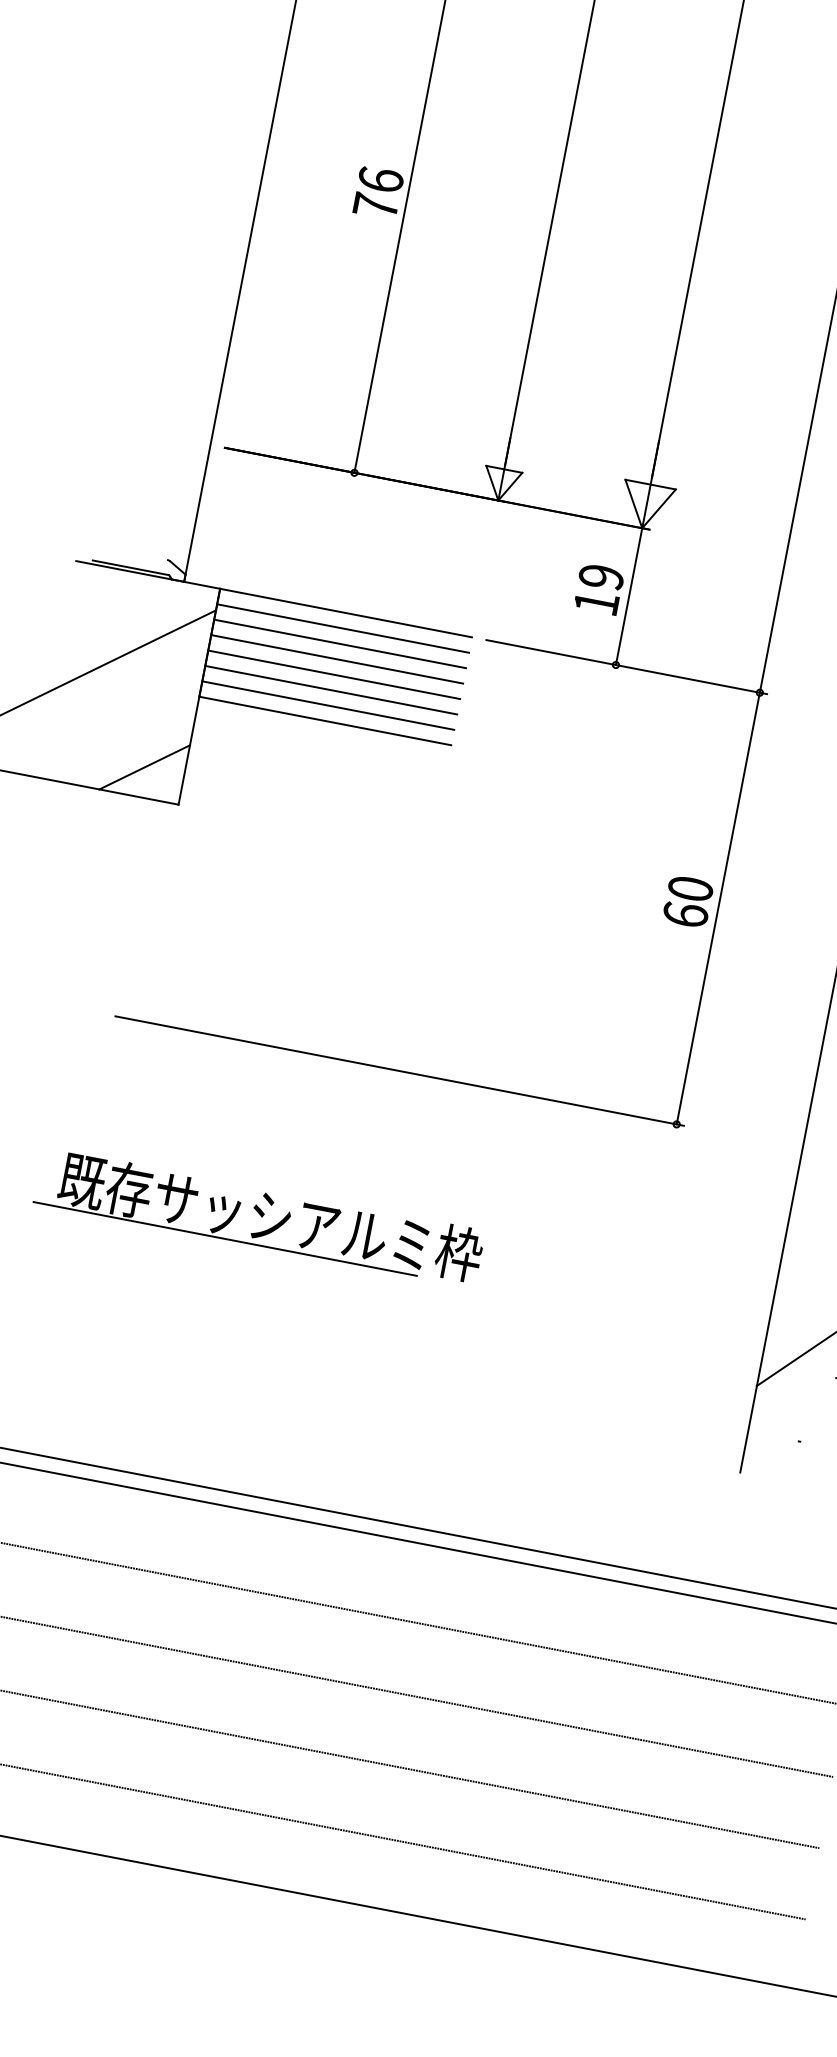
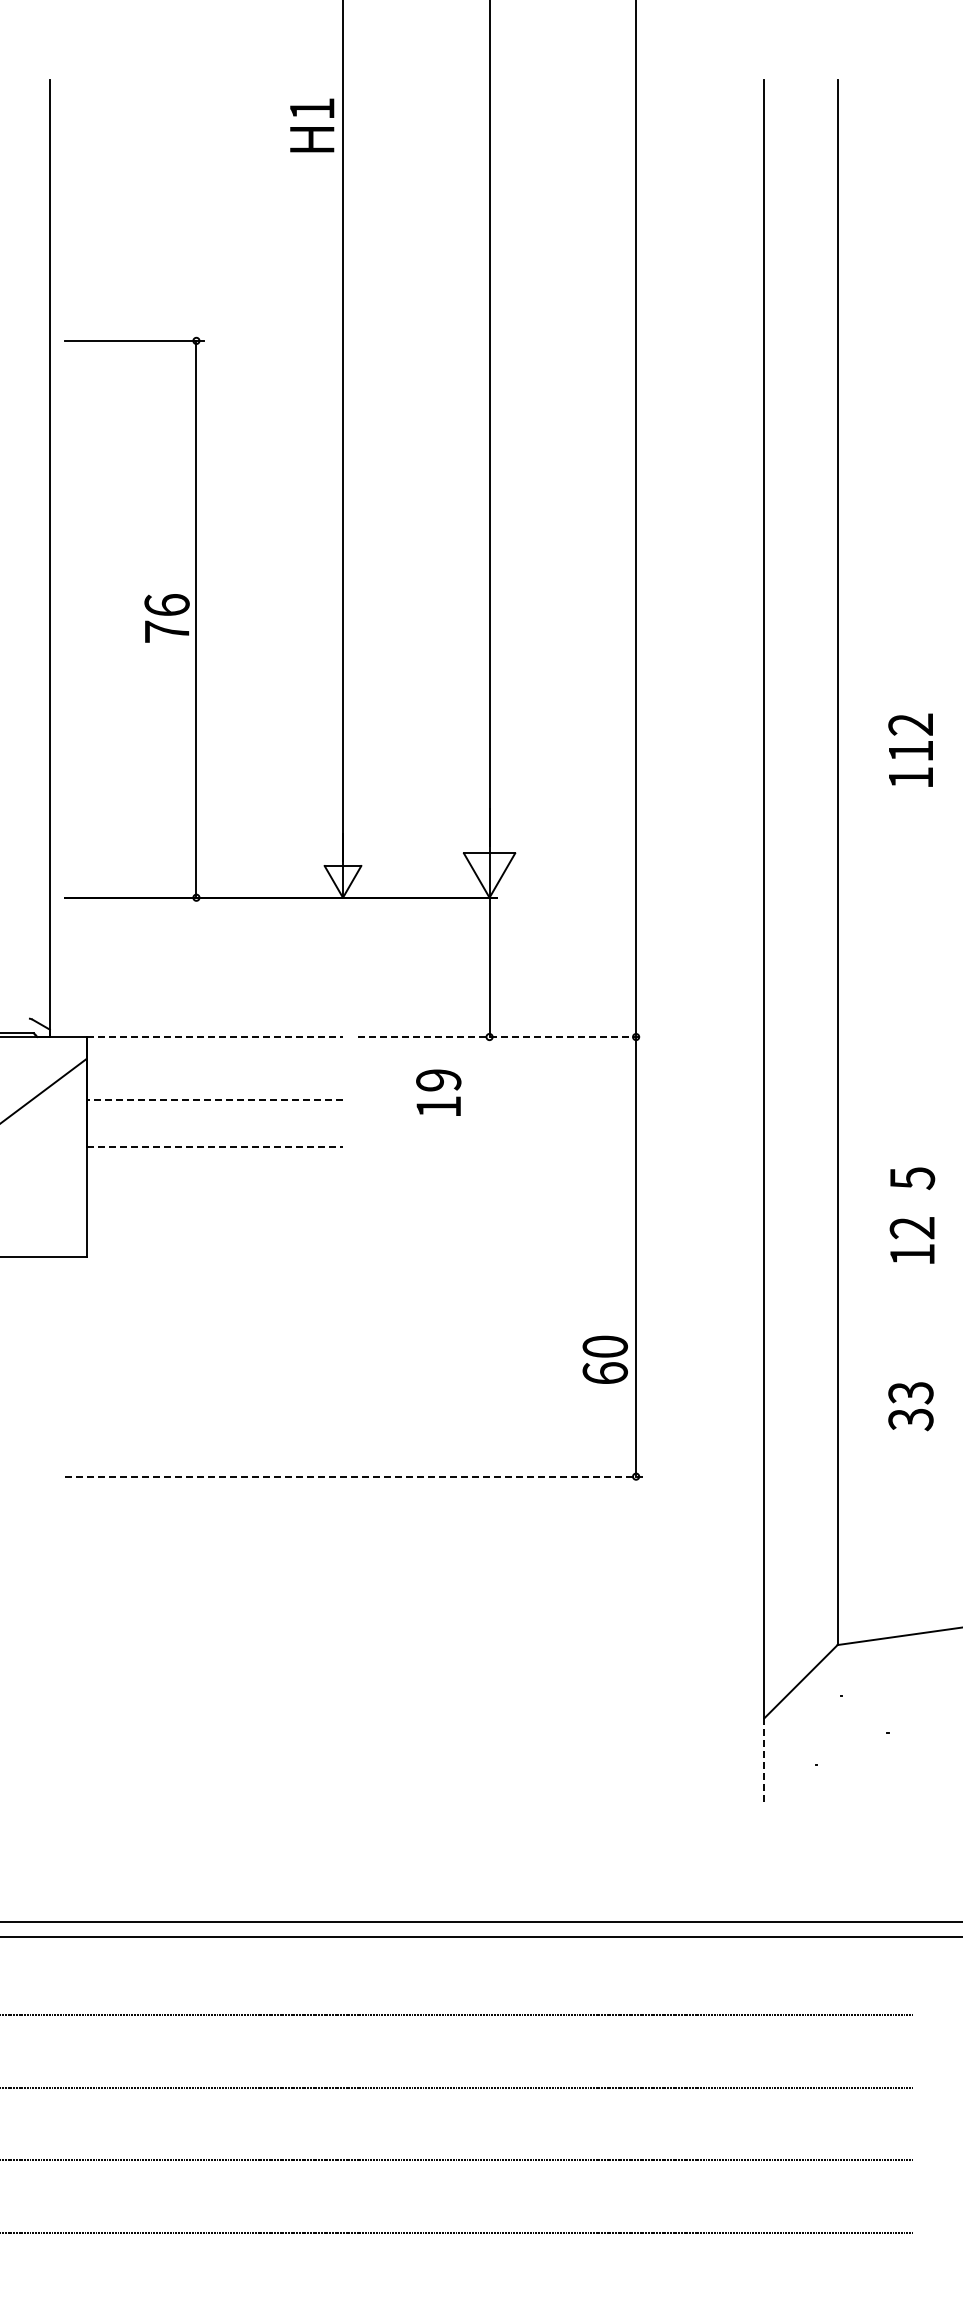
text: (598, 588) -> (438, 1092), moved
line: (346, 613) -> (215, 1037), solid -> dashed
line: (342, 628) -> (214, 1052), removed
line: (339, 643) -> (214, 1068), removed
line: (336, 659) -> (214, 1084), removed
line: (626, 667) -> (500, 1037), solid -> dashed
line: (334, 674) -> (214, 1099), solid -> dashed
line: (330, 690) -> (214, 1115), removed
line: (327, 705) -> (214, 1131), removed
line: (326, 720) -> (215, 1146), solid -> dashed
line: (144, 767) -> (45, 1226), removed
text: (687, 901) -> (604, 1359), moved
line: (400, 1071) -> (354, 1476), solid -> dashed
part: (259, 1215) -> (243, 1645), removed
line: (748, 1429) -> (764, 1762), solid -> dashed

